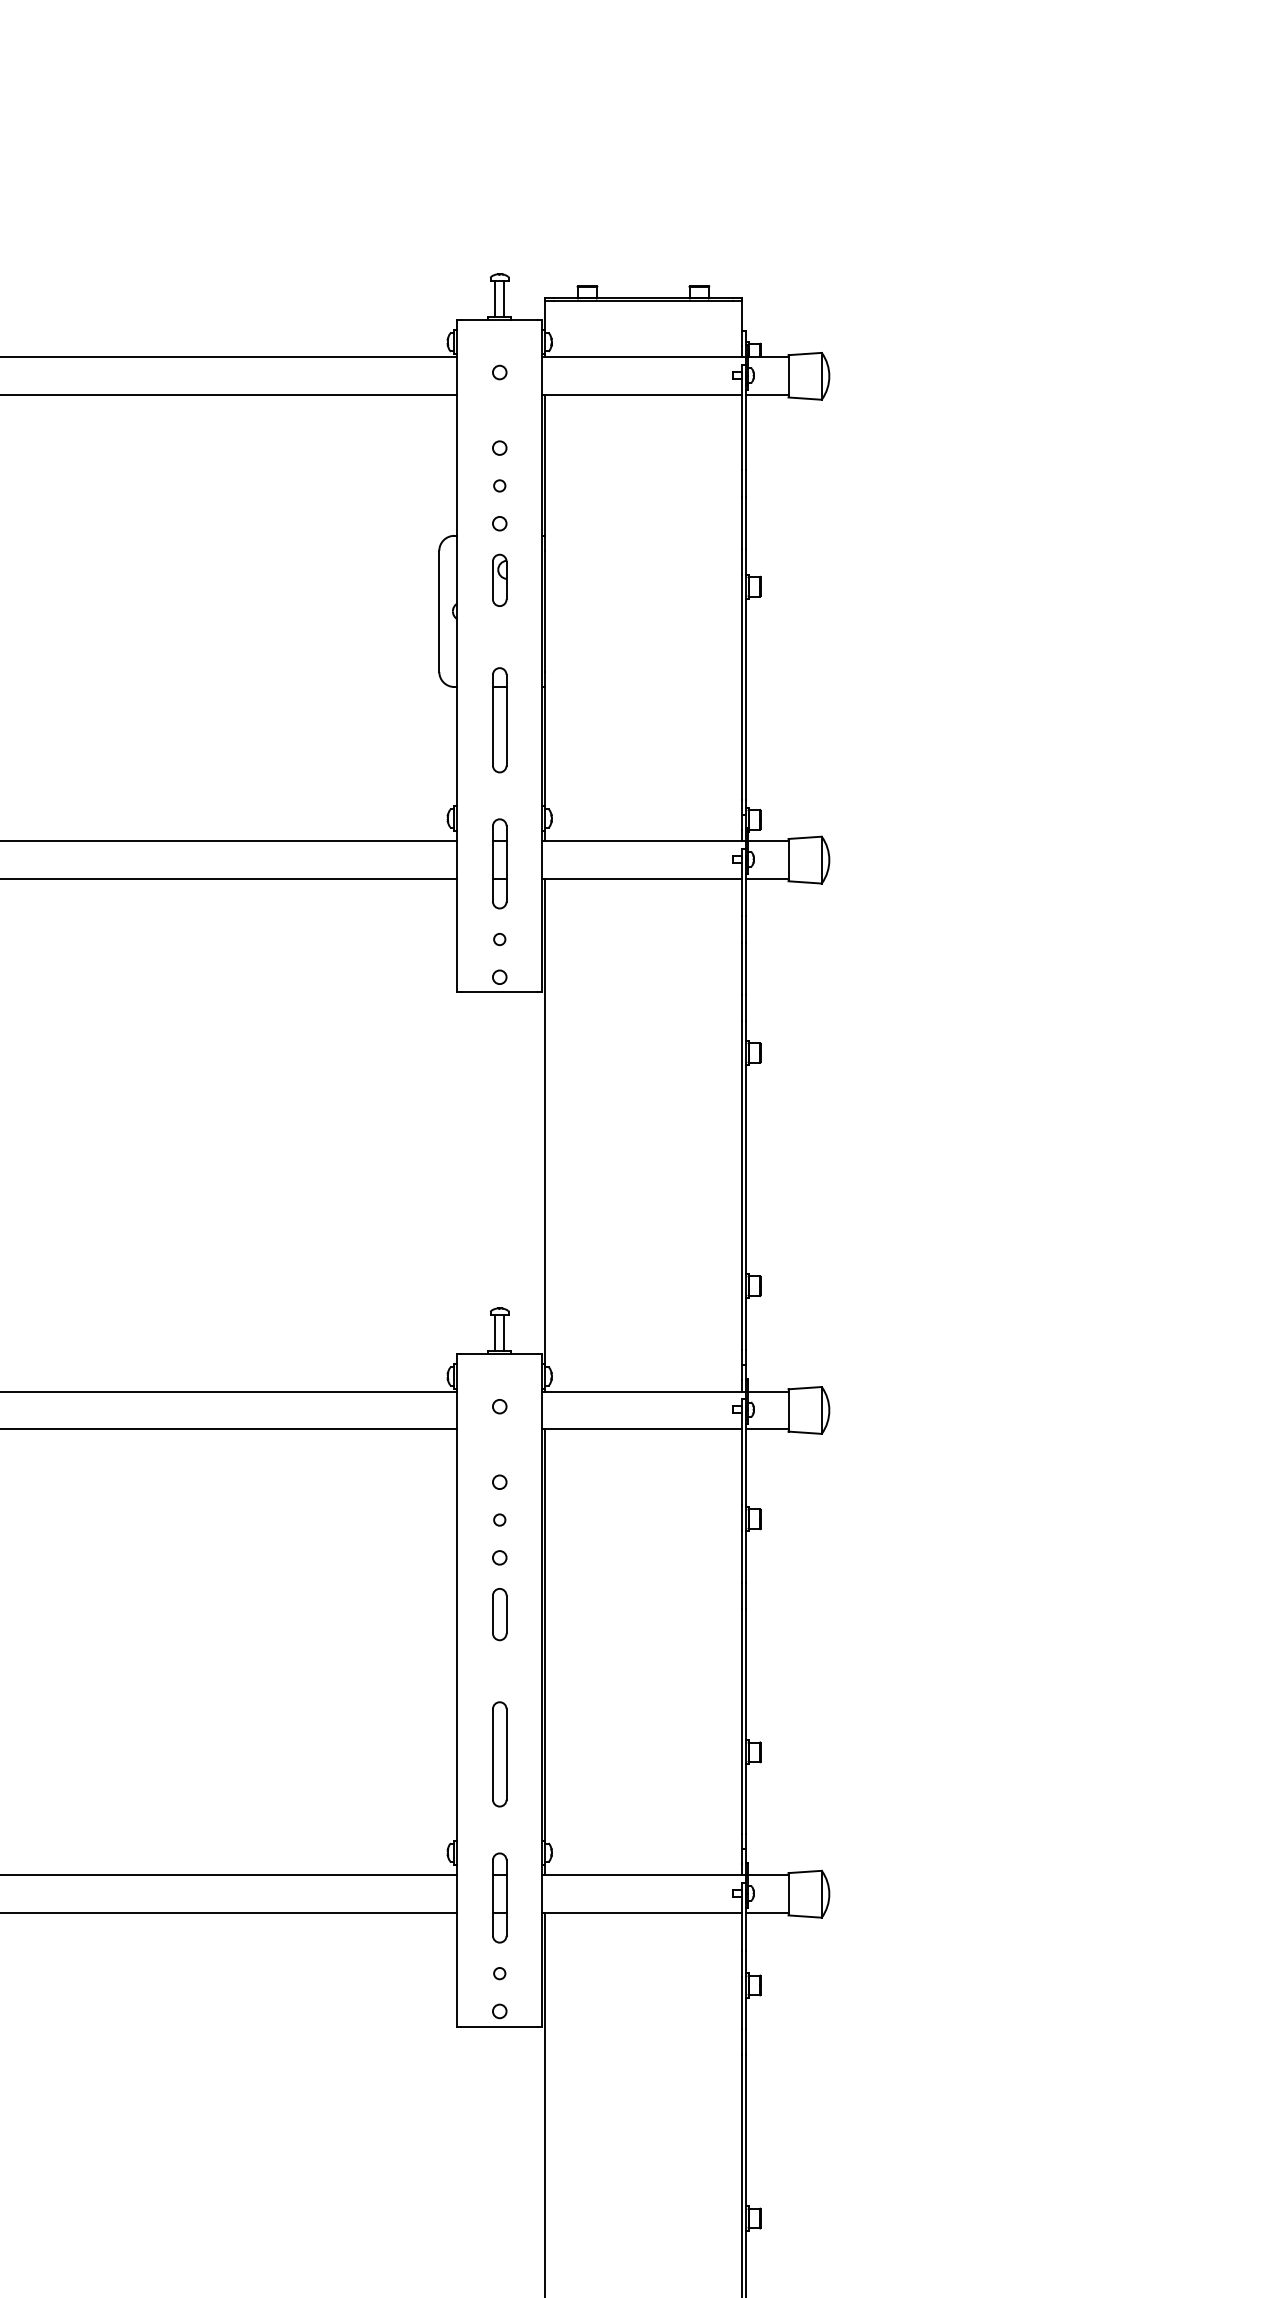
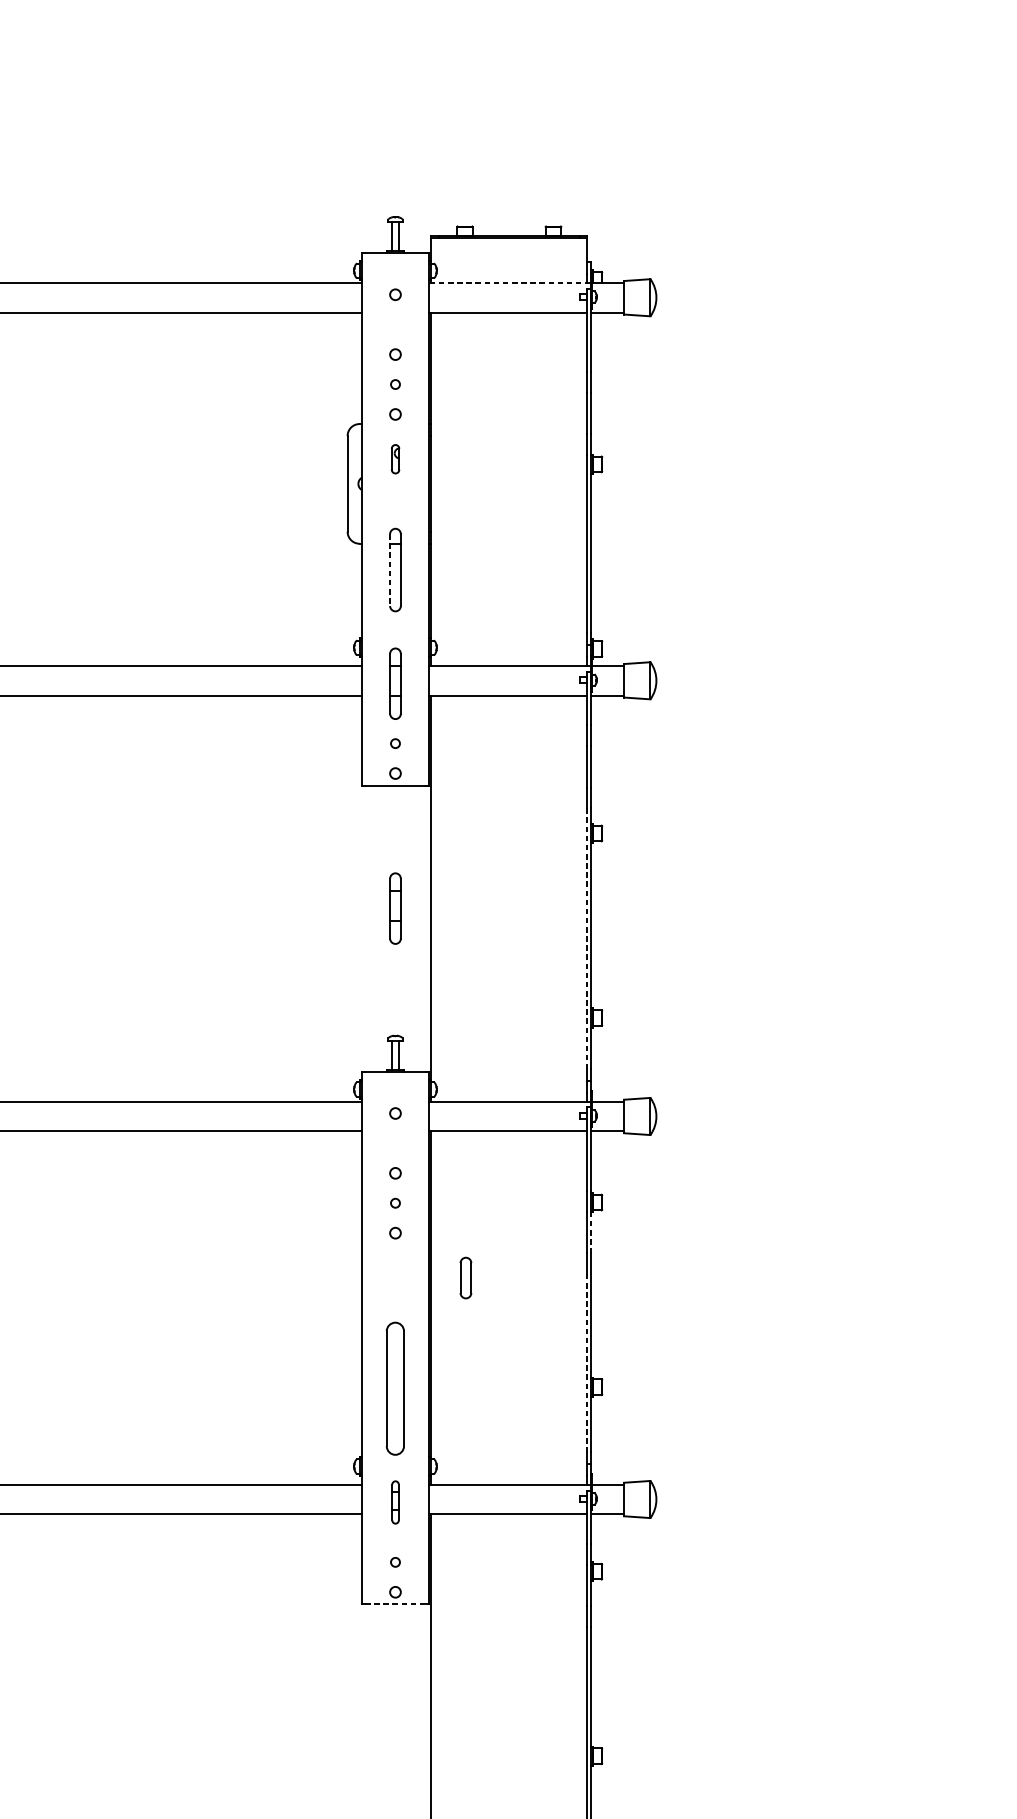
line: (643, 357) -> (509, 282), solid -> dashed
part: (499, 579) -> (395, 458), size x0.7
line: (492, 720) -> (389, 570), solid -> dashed
part: (499, 1147) -> (395, 908), added
line: (741, 1186) -> (586, 939), solid -> dashed
line: (746, 1557) -> (590, 1232), solid -> dashed
part: (499, 1614) -> (465, 1278), moved
line: (741, 1722) -> (586, 1363), solid -> dashed
part: (499, 1754) -> (395, 1388), size x1.6
part: (499, 1897) -> (395, 1502), size x0.6
line: (499, 2026) -> (395, 1604), solid -> dashed

